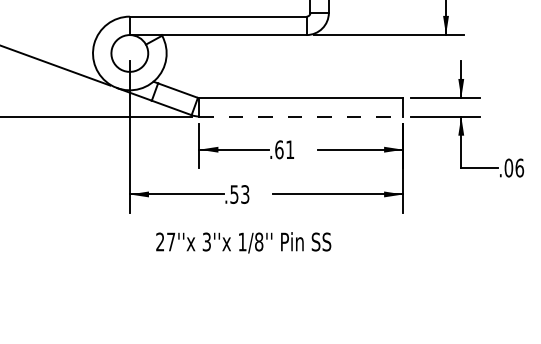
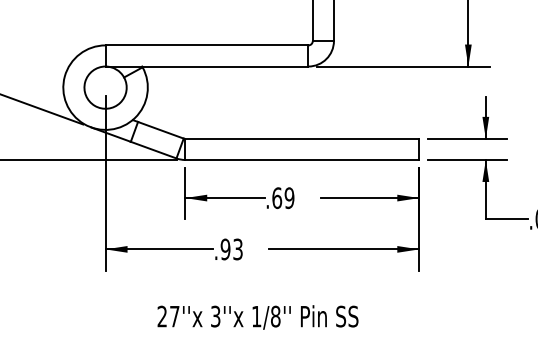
line: (301, 116) -> (302, 159), dashed -> solid
text: (290, 149) -> (289, 197), .61 -> .69
text: (234, 194) -> (225, 249), .53 -> .93
text: (243, 242) -> (257, 317), moved

